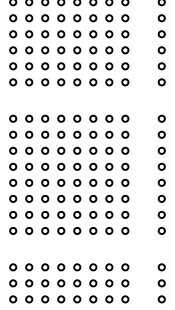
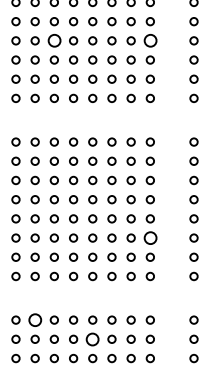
circle: (44, 33) -> (53, 40), size x1.6
circle: (124, 33) -> (149, 40), size x1.6
circle: (124, 198) -> (149, 237), size x1.6
circle: (28, 266) -> (34, 319), size x1.6
circle: (77, 282) -> (92, 338), size x1.6

